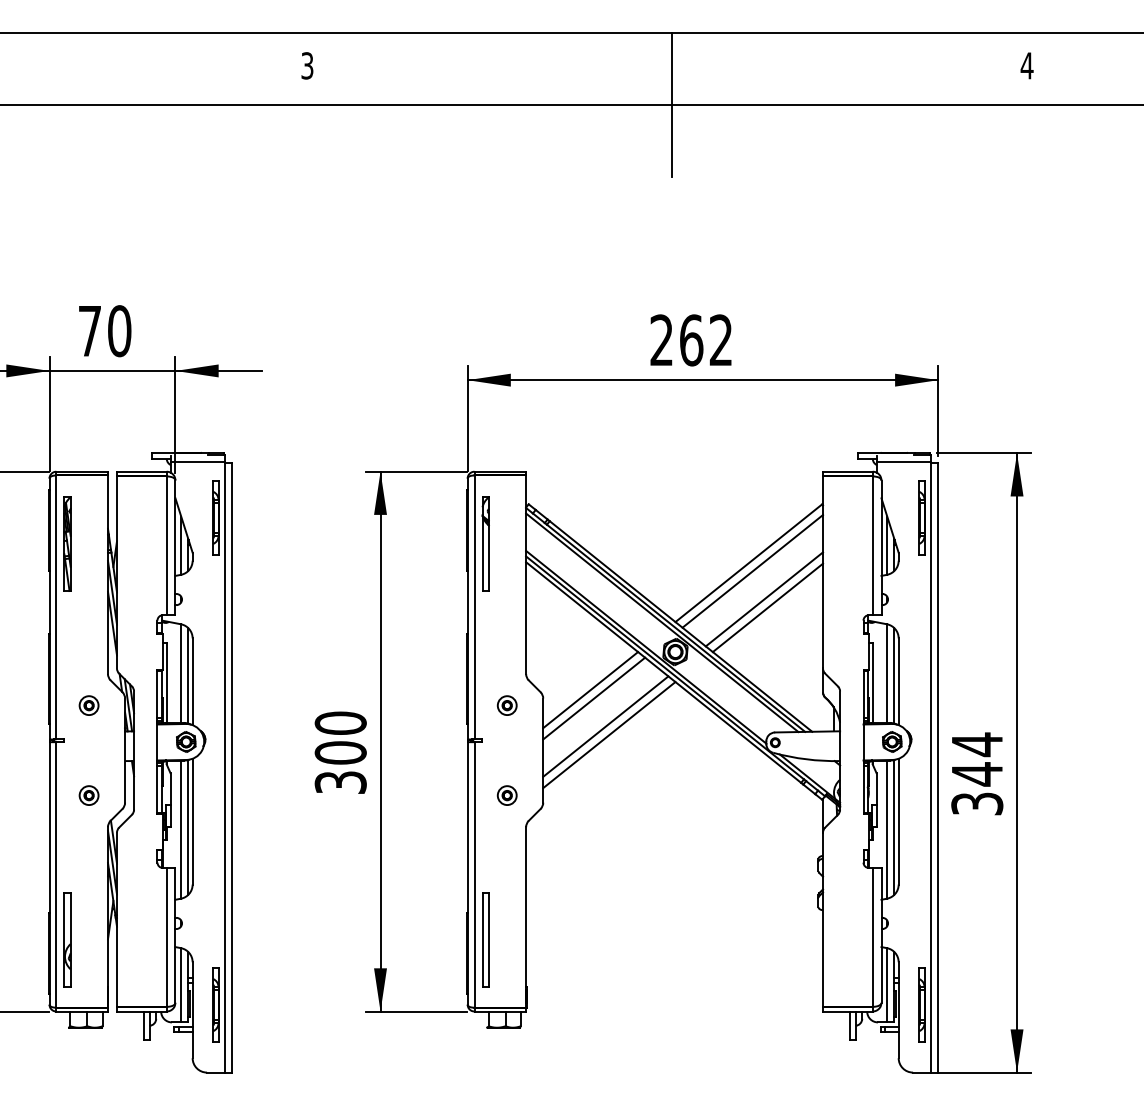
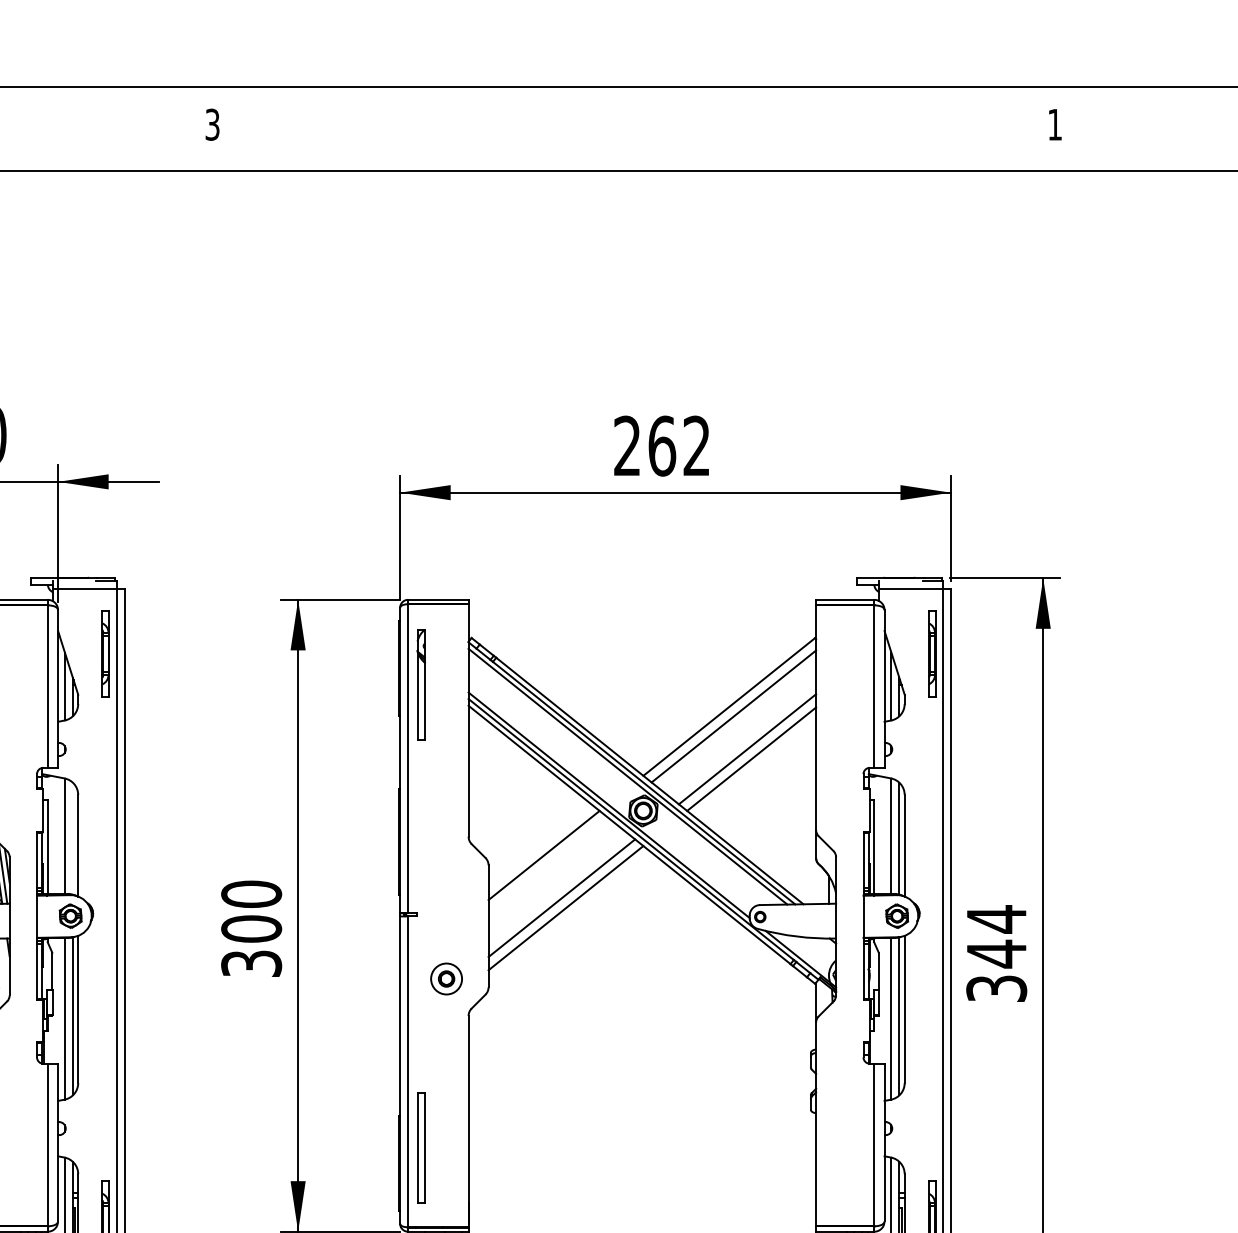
text: (1026, 65) -> (1054, 124), 4 -> 1
line: (671, 105) -> (638, 171), removed
line: (188, 675) -> (73, 838), removed
line: (594, 698) -> (548, 865), removed
part: (506, 705) -> (445, 873), removed
part: (506, 795) -> (445, 978), size x1.4

